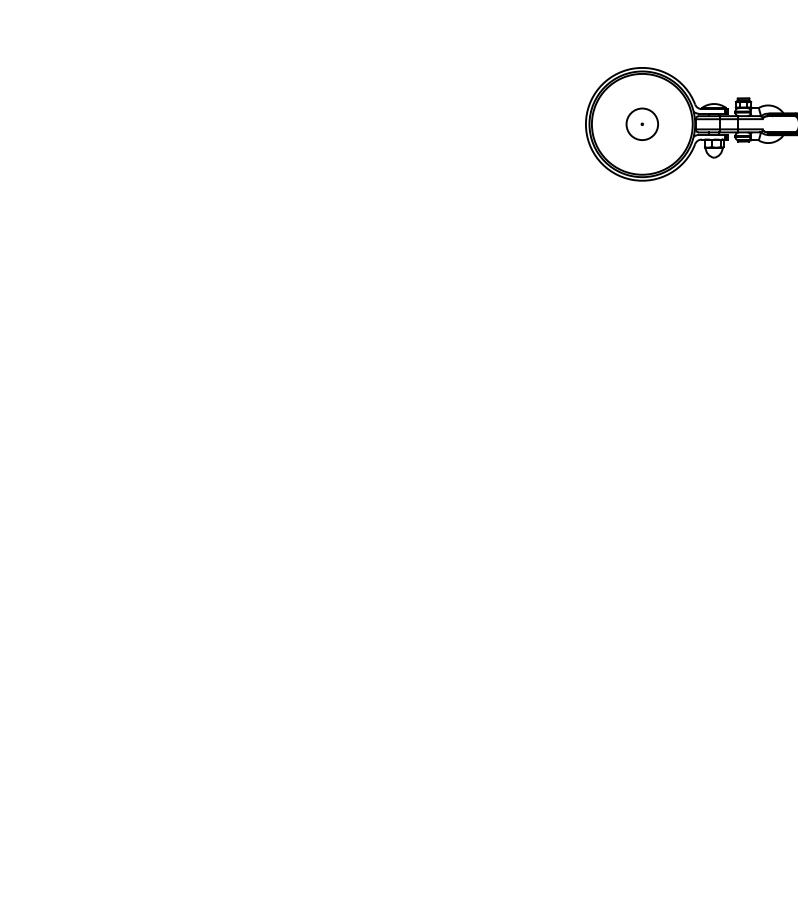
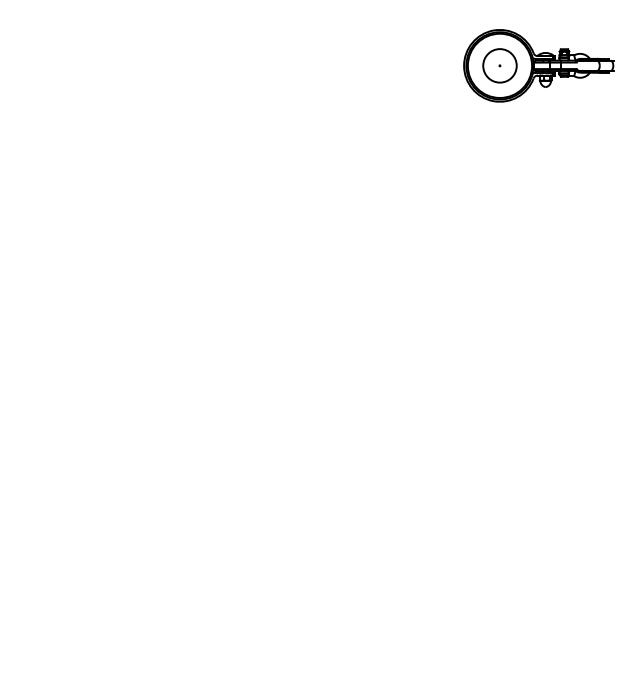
circle: (641, 123) -> (499, 65), size x1.67

